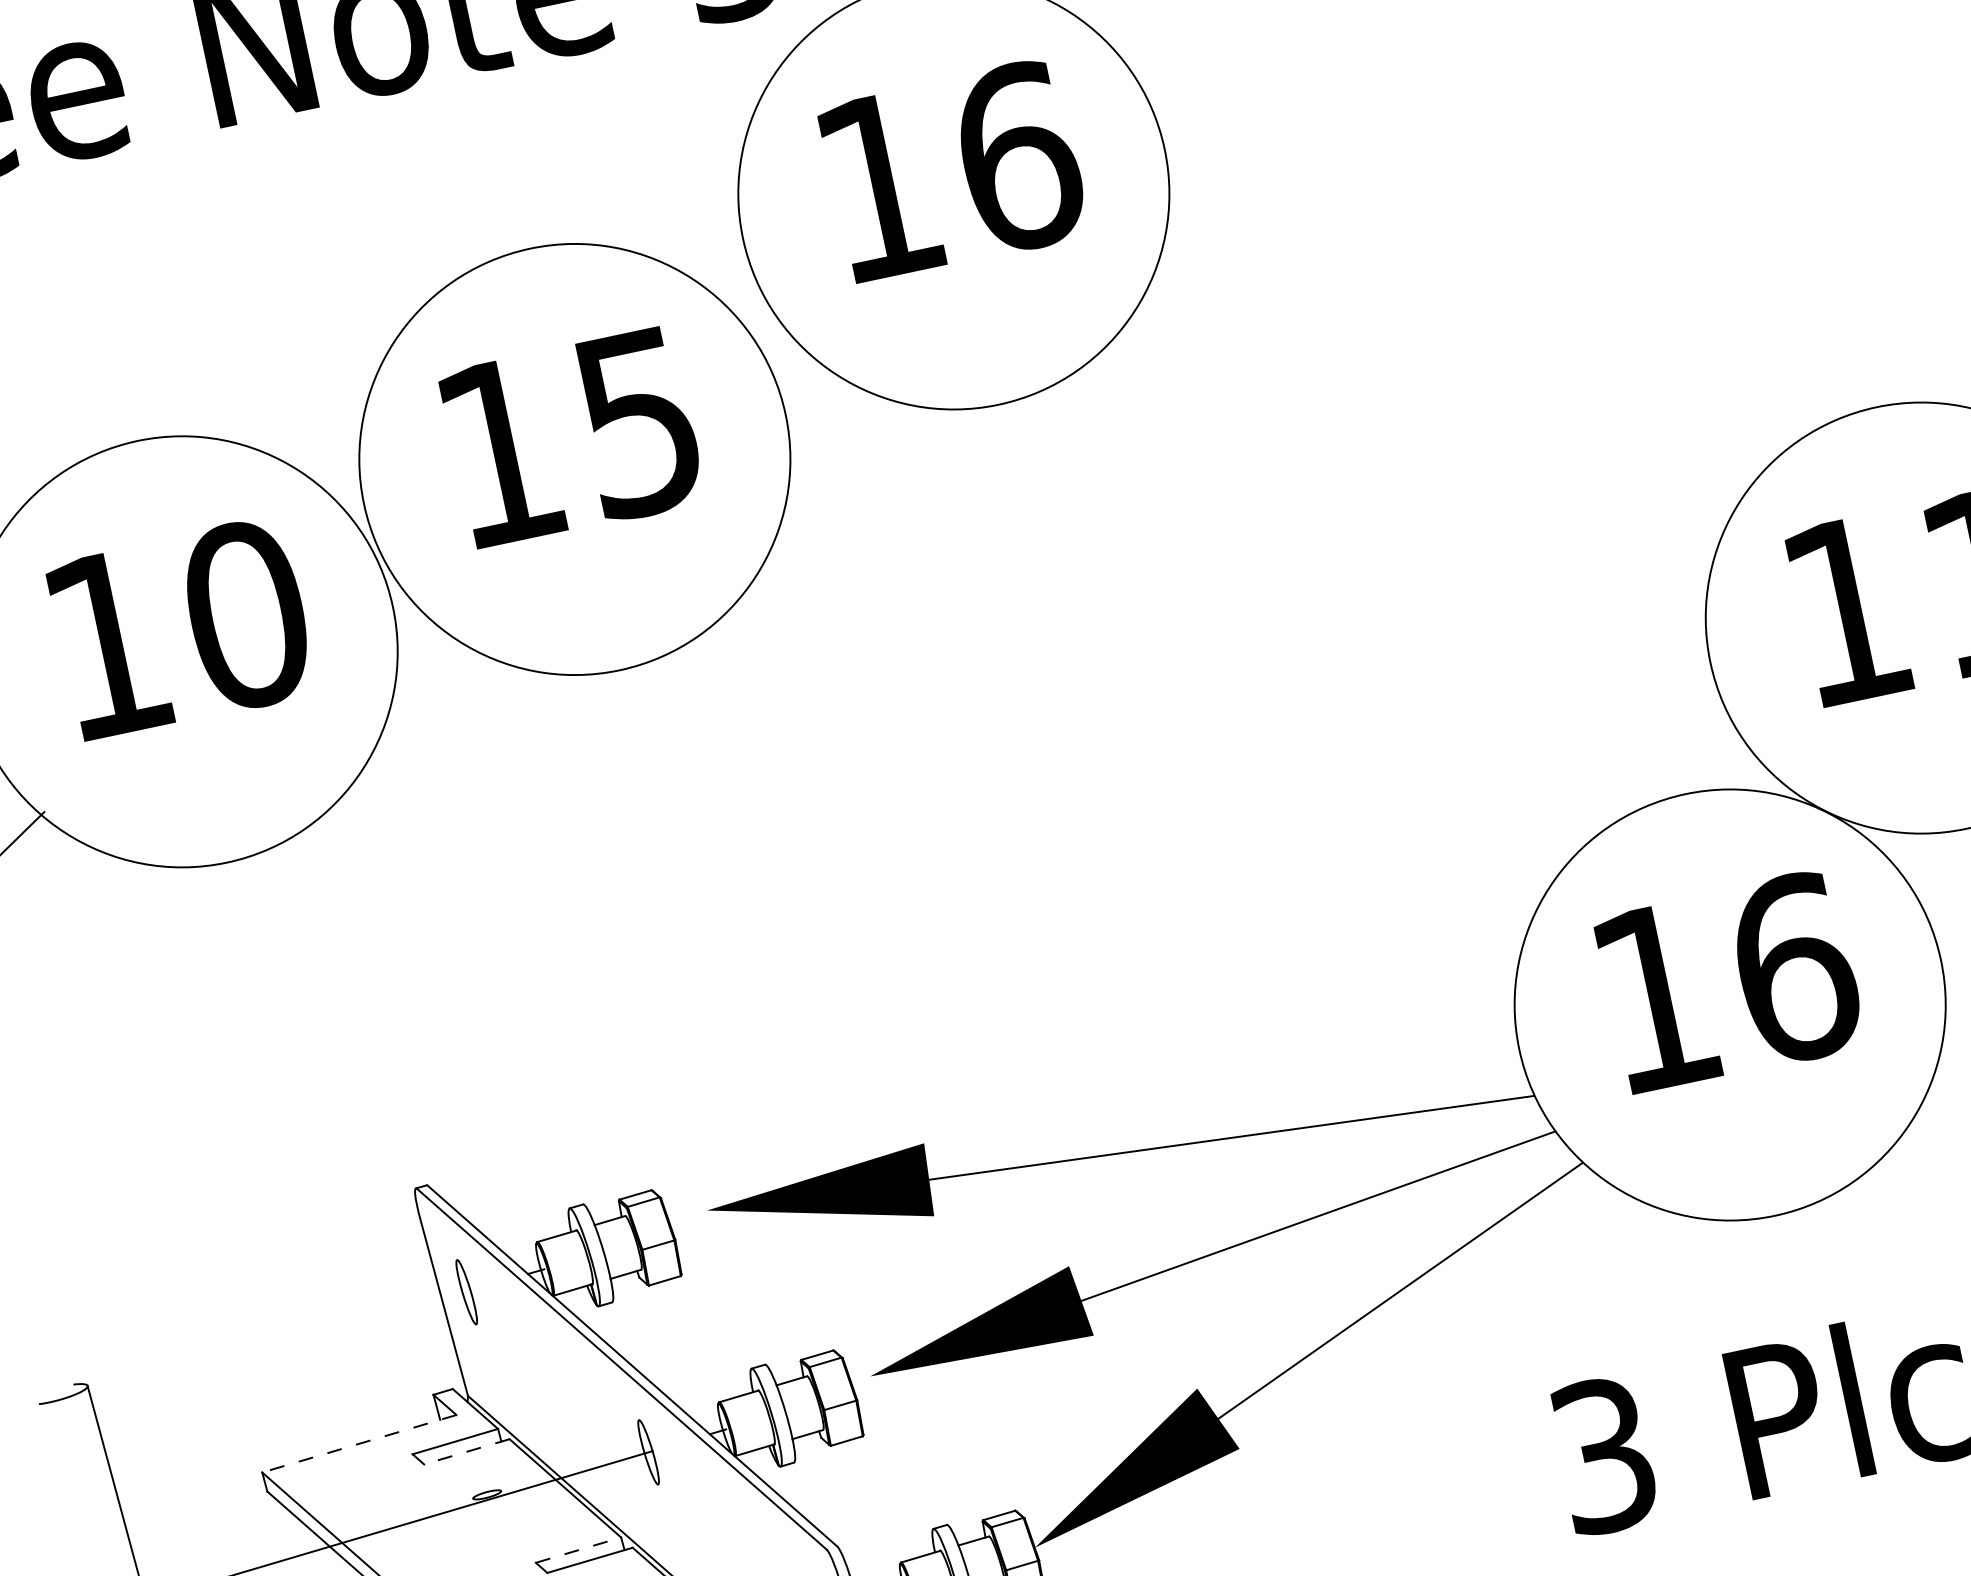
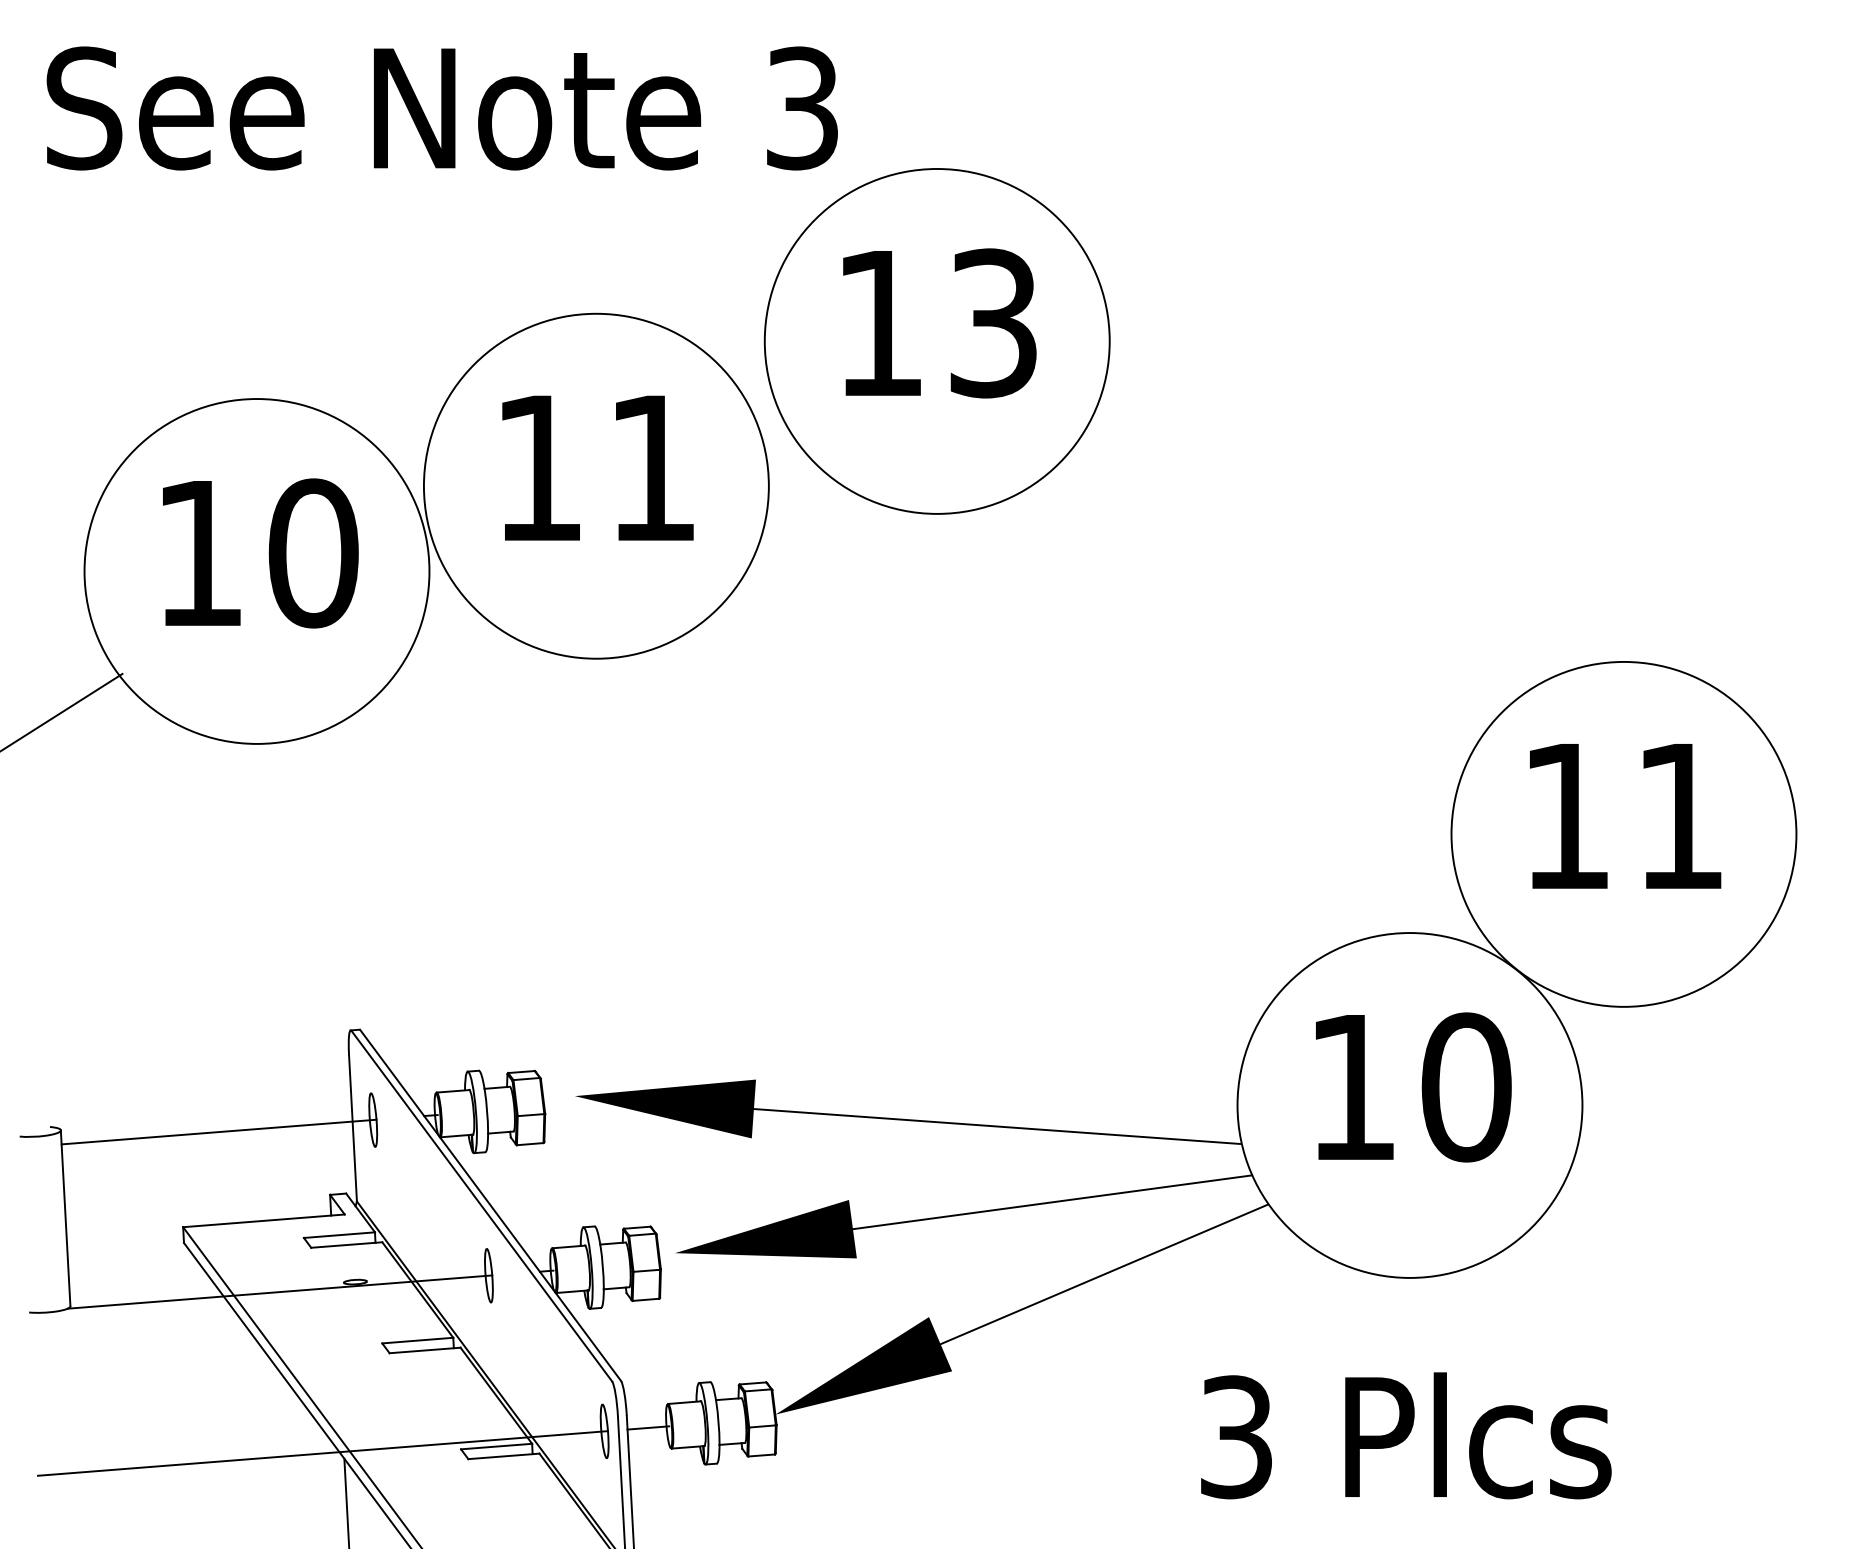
text: (1019, 157) -> (994, 323), 16 -> 13
text: (639, 424) -> (652, 469), 15 -> 11
text: (1794, 968) -> (1466, 1087), 16 -> 10
line: (280, 1346) -> (218, 1131), added
line: (358, 1443) -> (263, 1220), dashed -> solid
line: (466, 1452) -> (346, 1245), dashed -> solid
line: (578, 1550) -> (417, 1340), dashed -> solid

